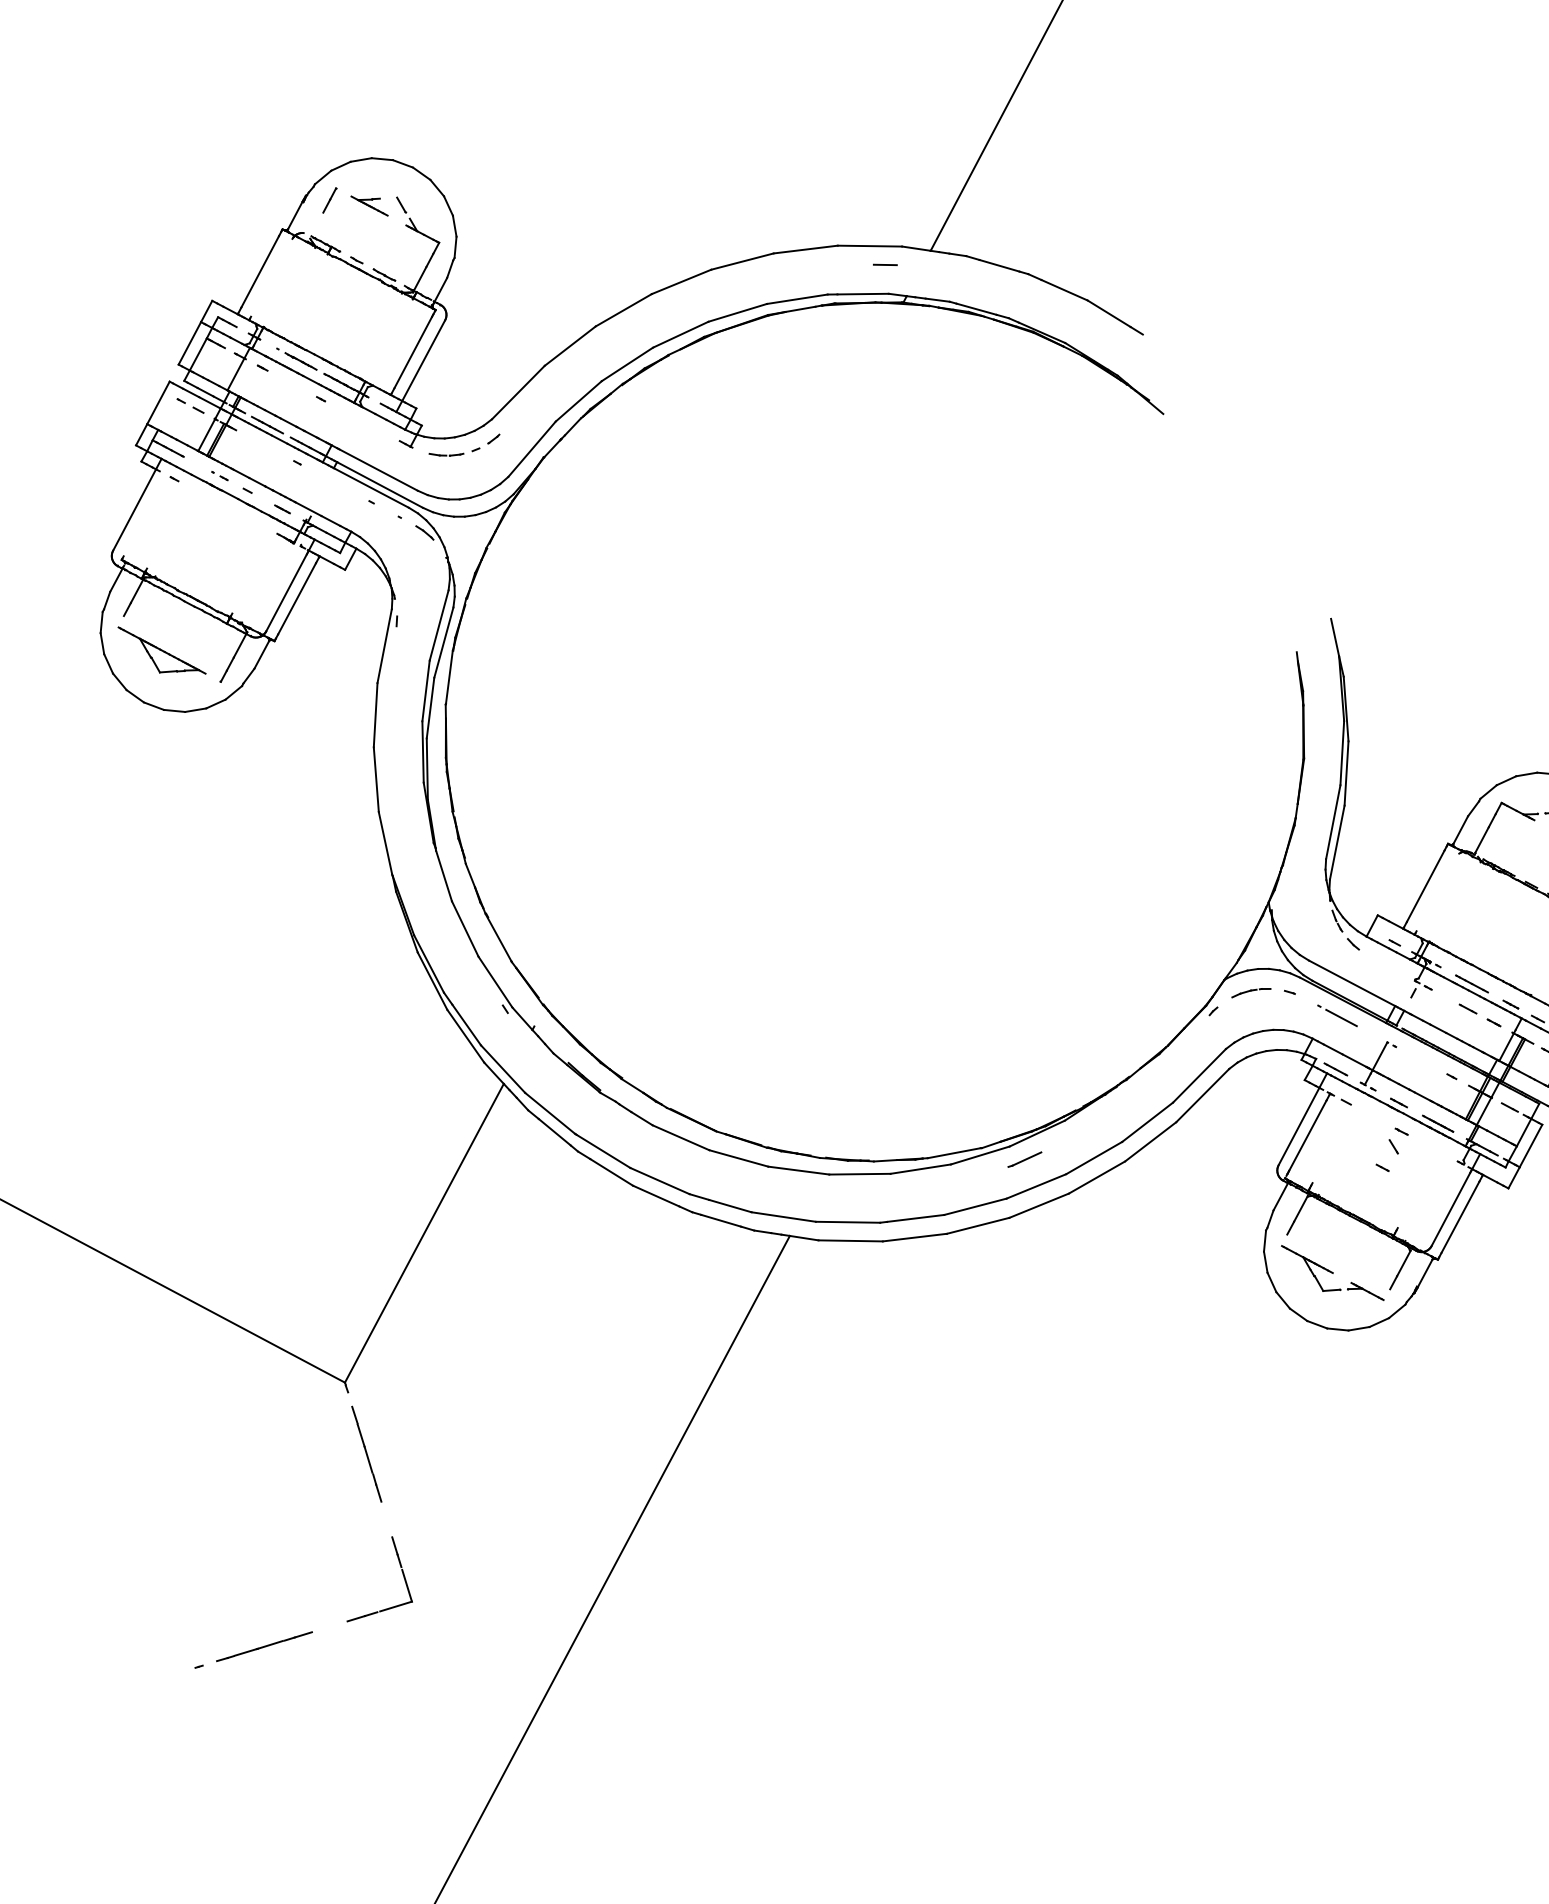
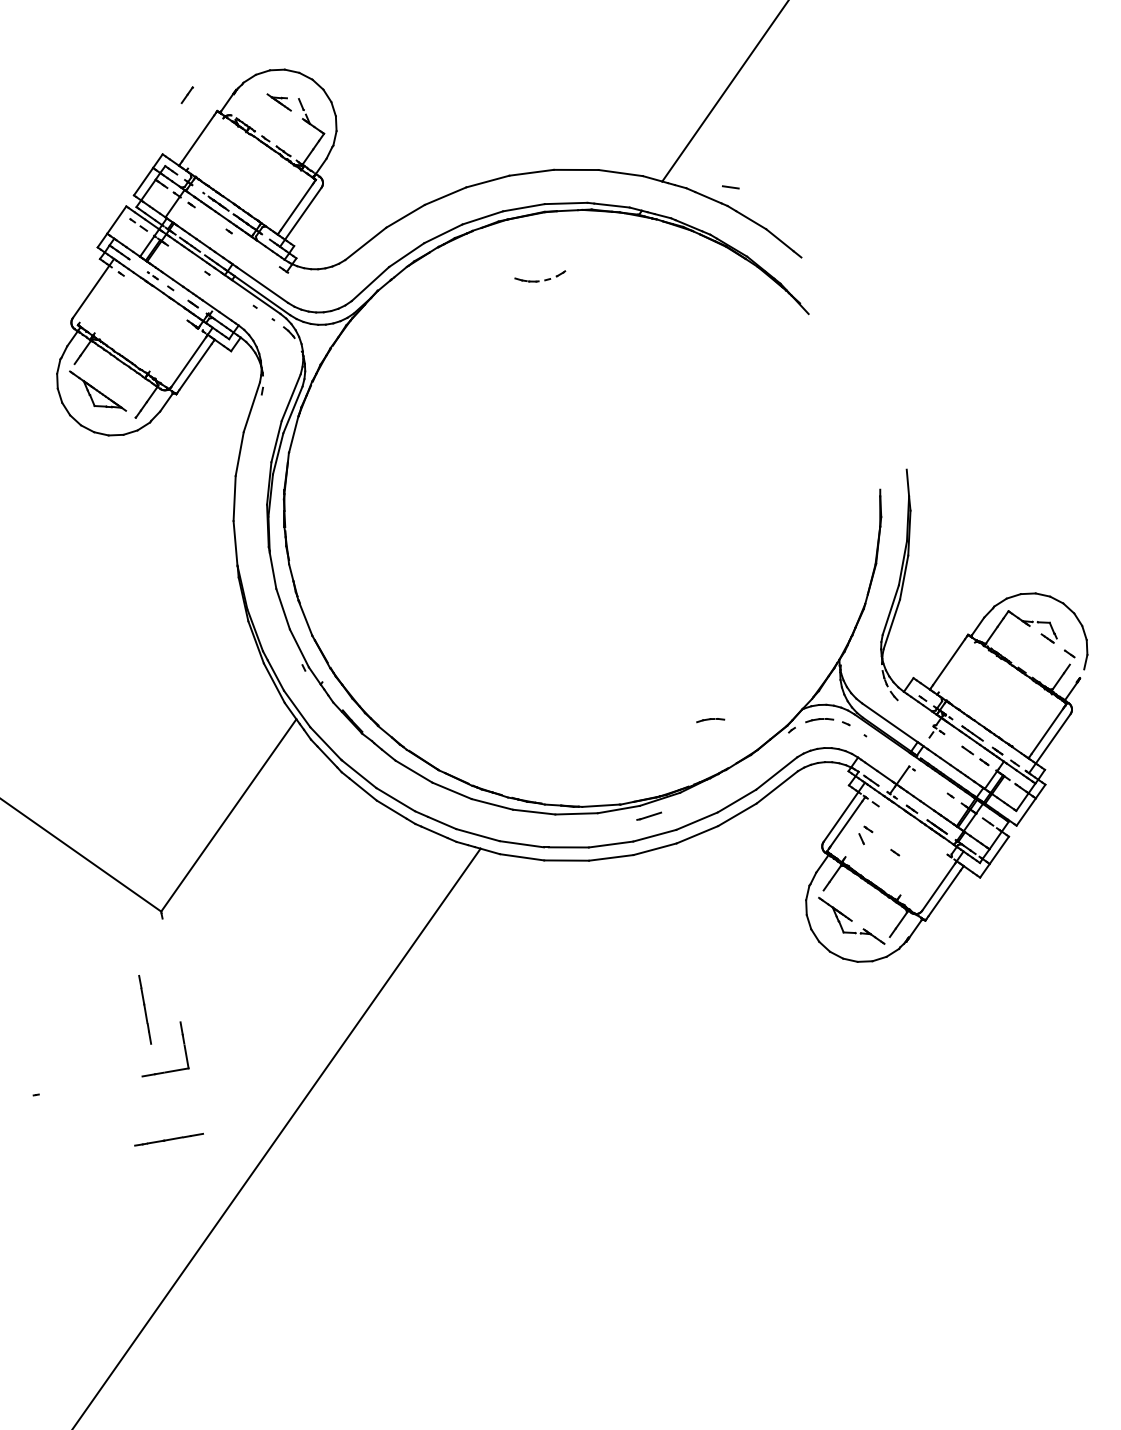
line: (328, 199) -> (186, 94), moved
line: (884, 265) -> (730, 187), moved
part: (465, 446) -> (540, 276), moved
part: (1095, 1011) -> (710, 720), added
line: (1341, 1017) -> (879, 745), removed
part: (1398, 1141) -> (865, 835), moved
line: (367, 1453) -> (145, 1009), moved
line: (263, 1646) -> (168, 1139), moved

